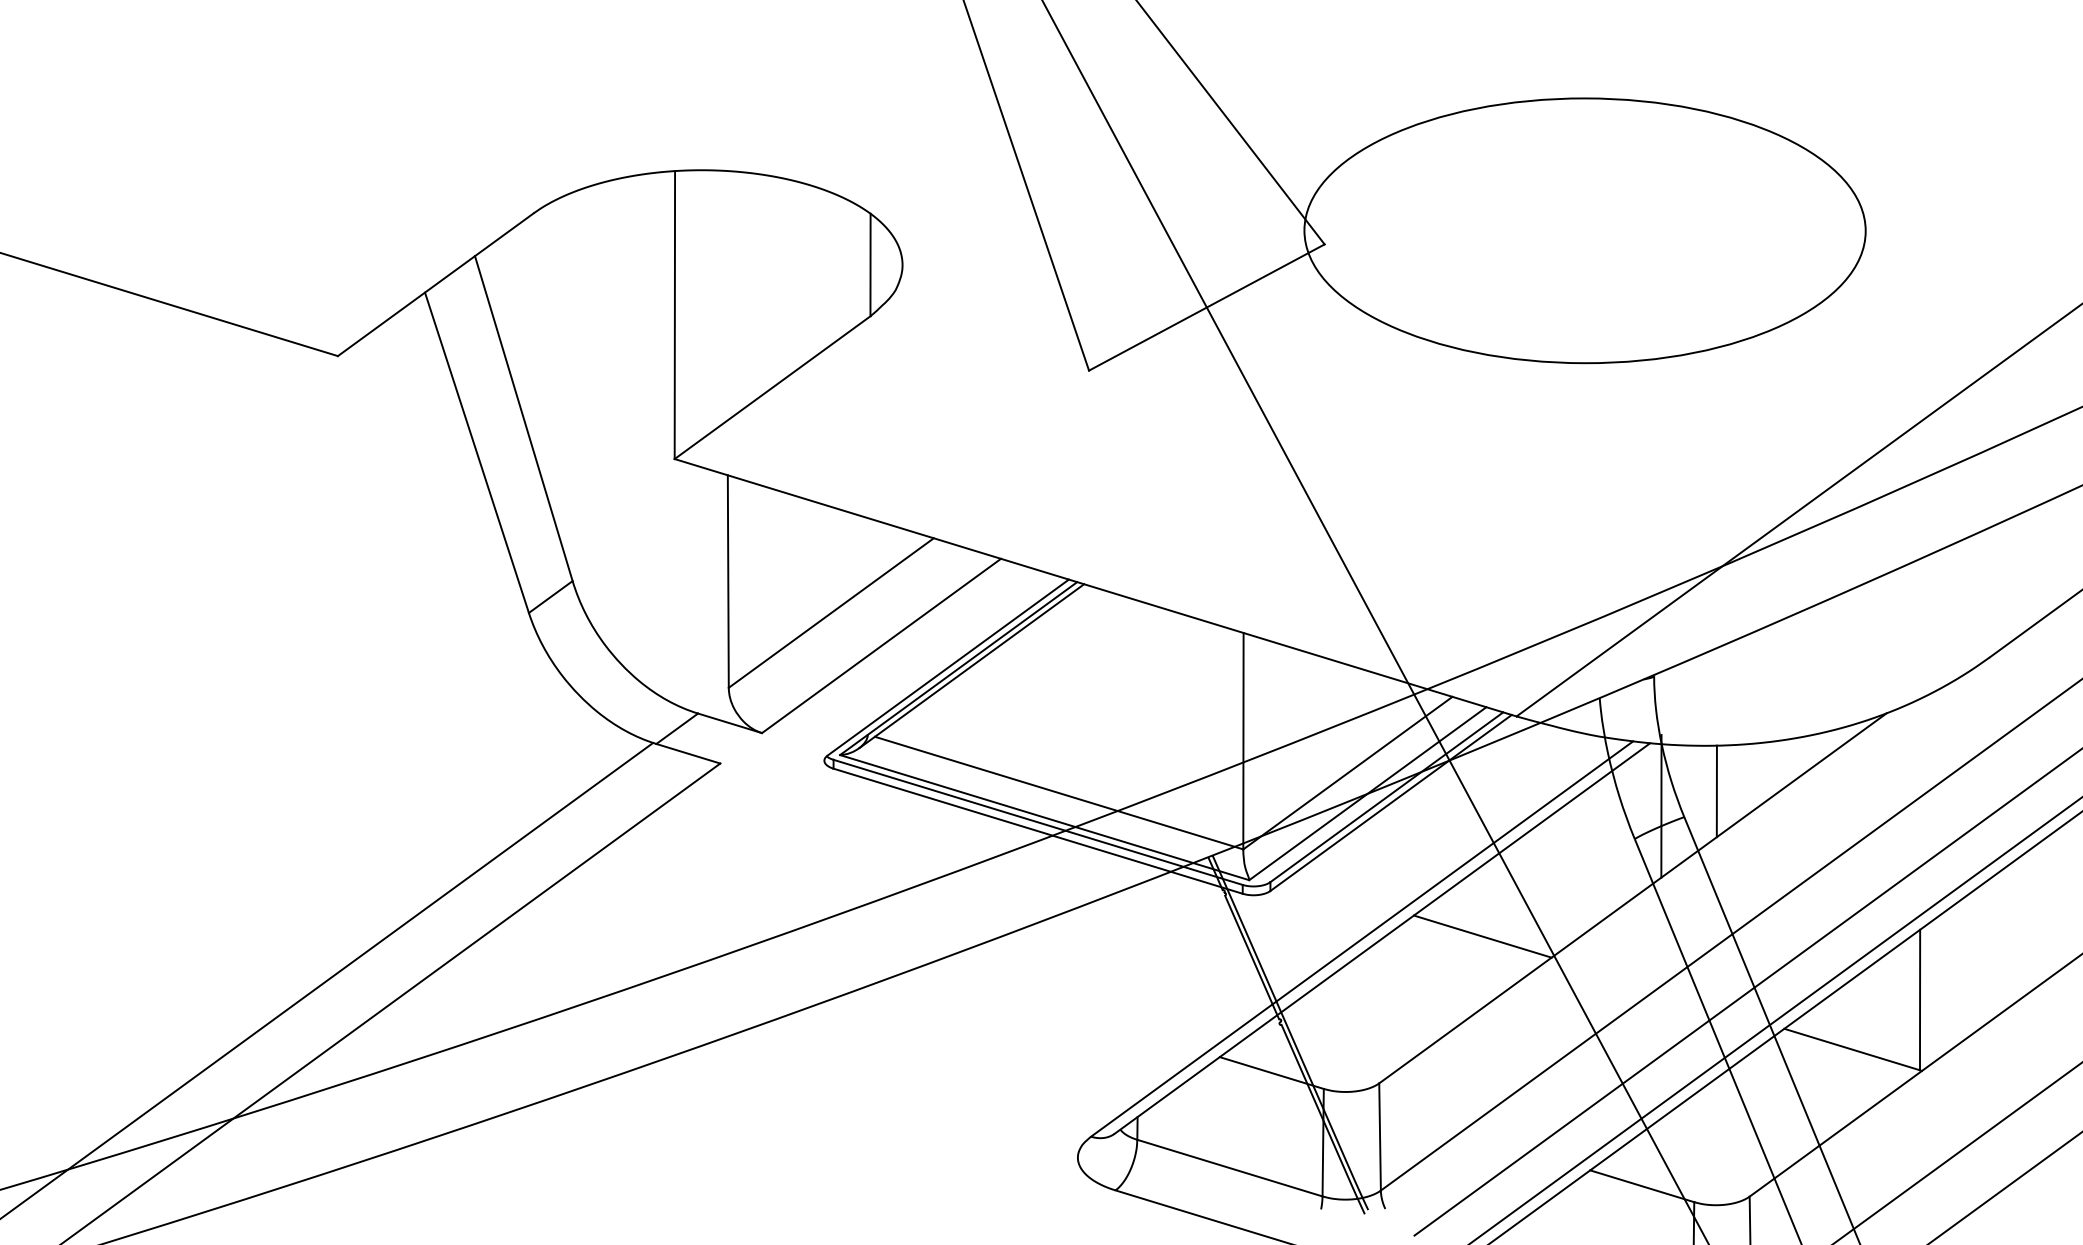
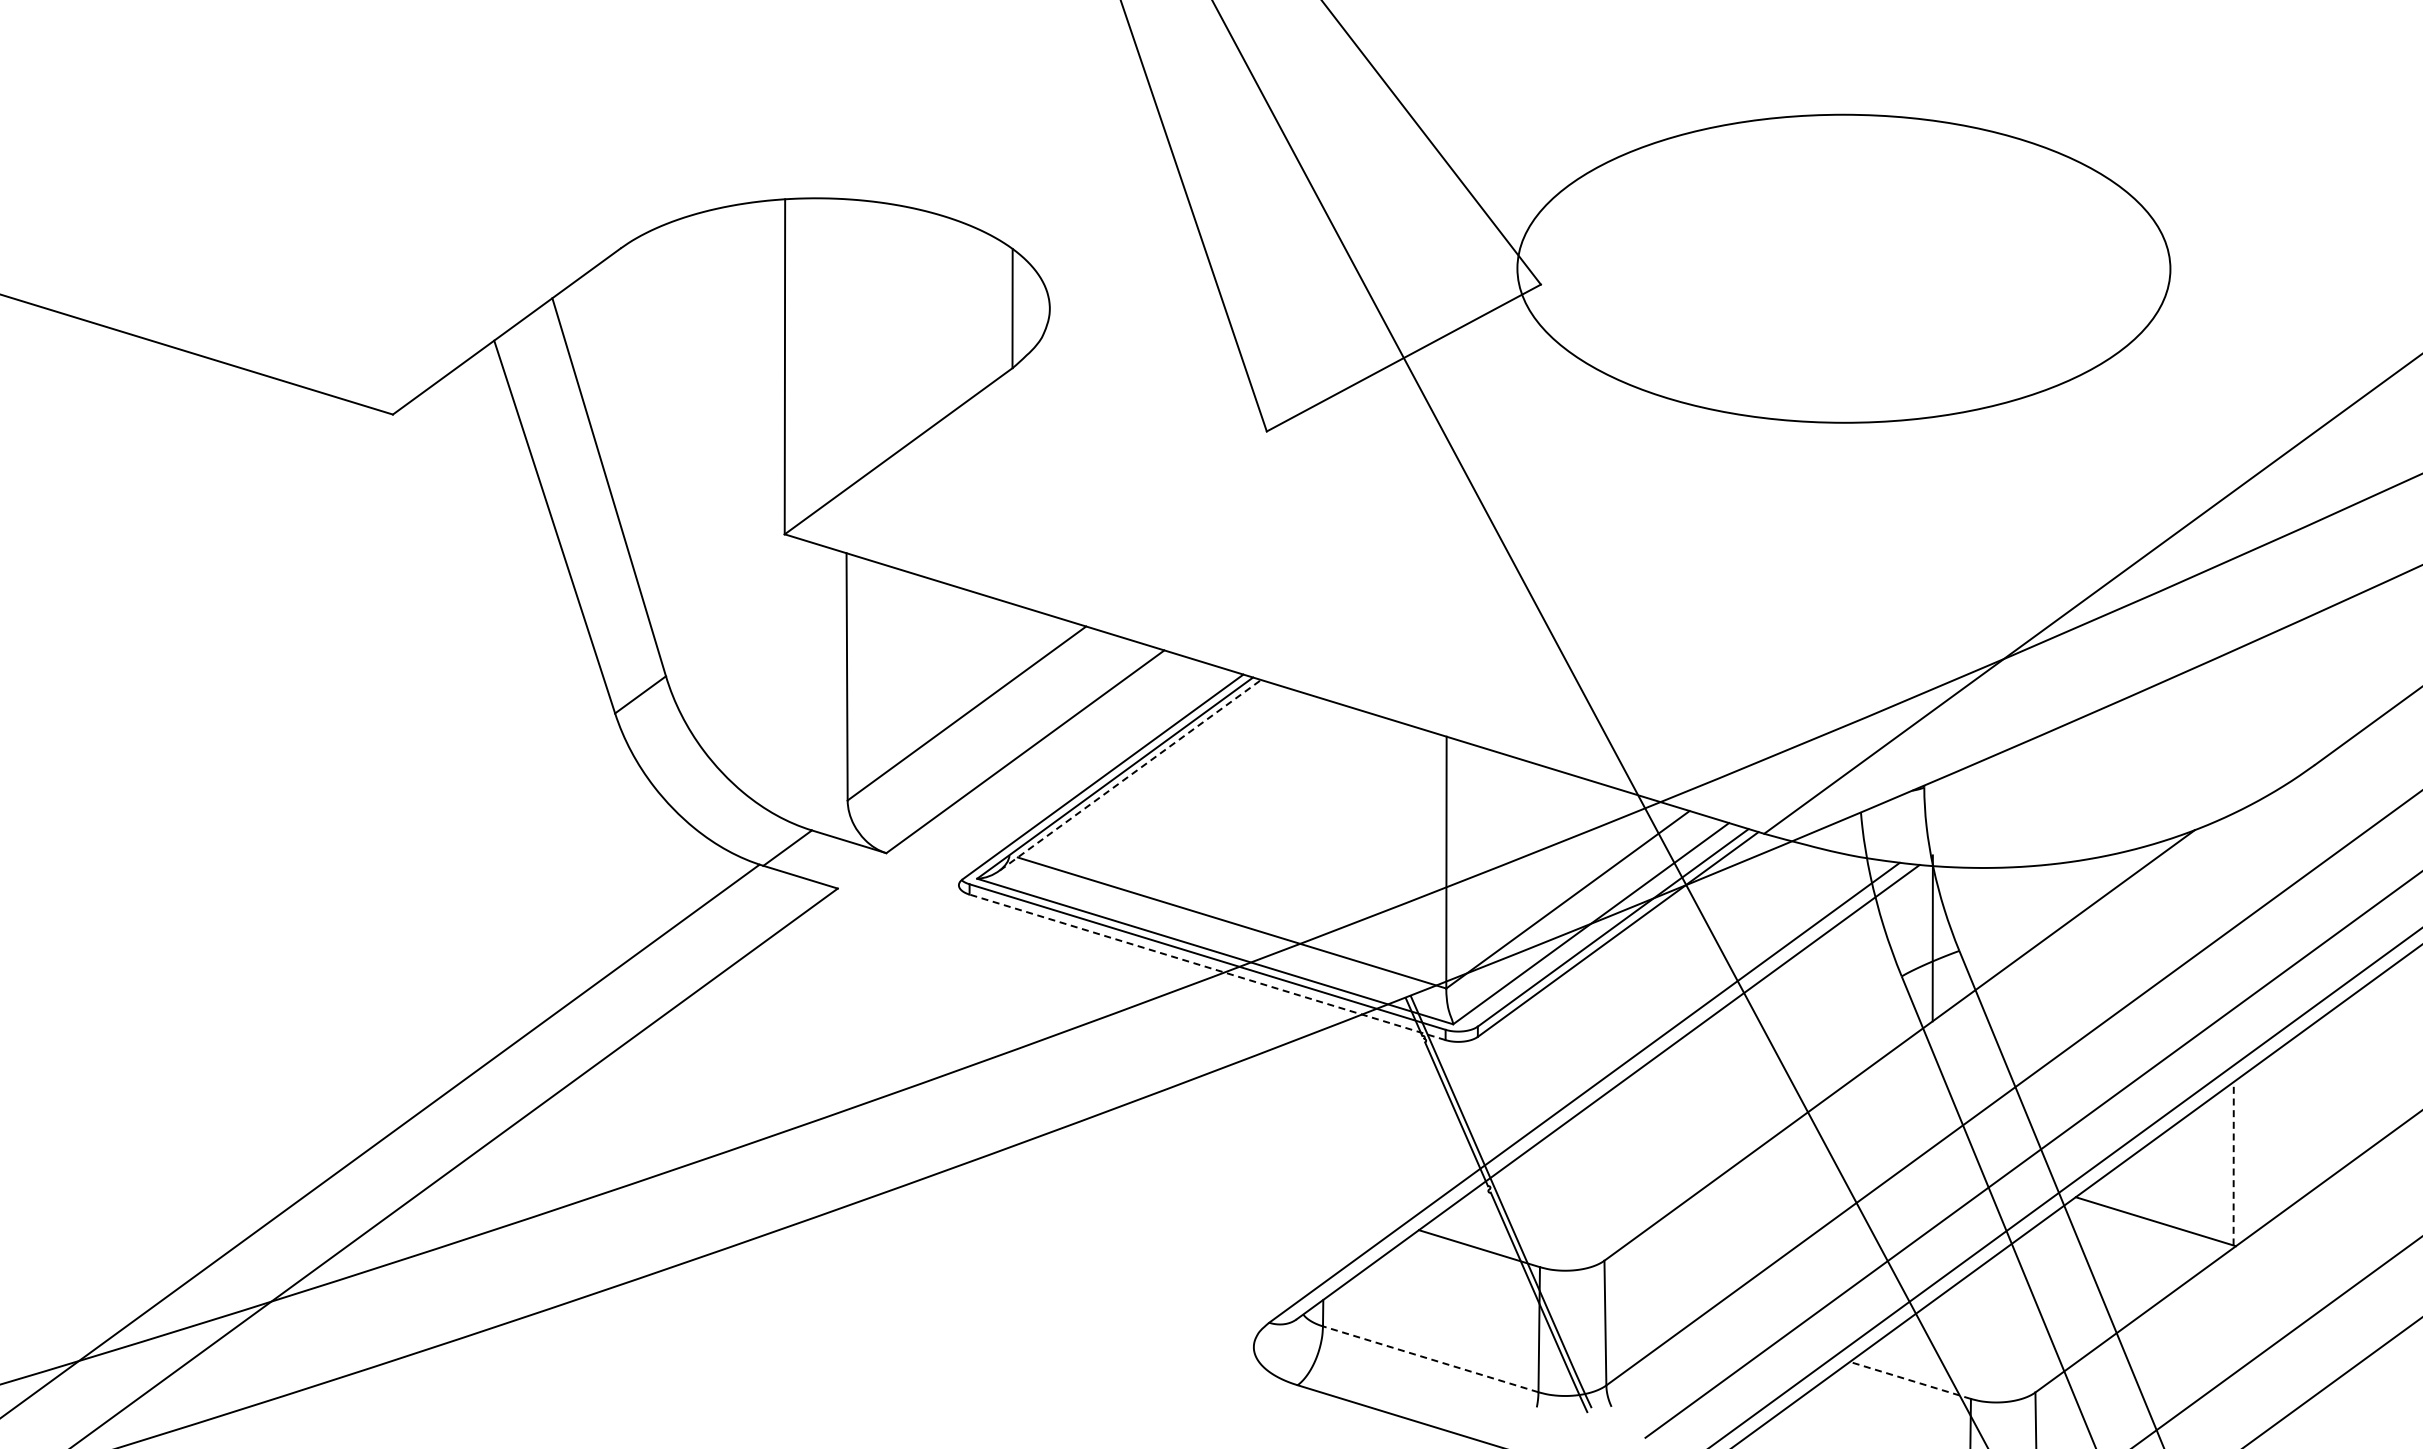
line: (971, 666) -> (1130, 775), solid -> dashed
line: (1717, 790) -> (1997, 920), removed
line: (1038, 831) -> (1207, 967), solid -> dashed
line: (1482, 936) -> (1724, 1089), removed
line: (1919, 999) -> (2233, 1163), solid -> dashed
line: (1229, 1168) -> (1430, 1359), solid -> dashed
line: (1641, 1186) -> (1909, 1380), solid -> dashed

